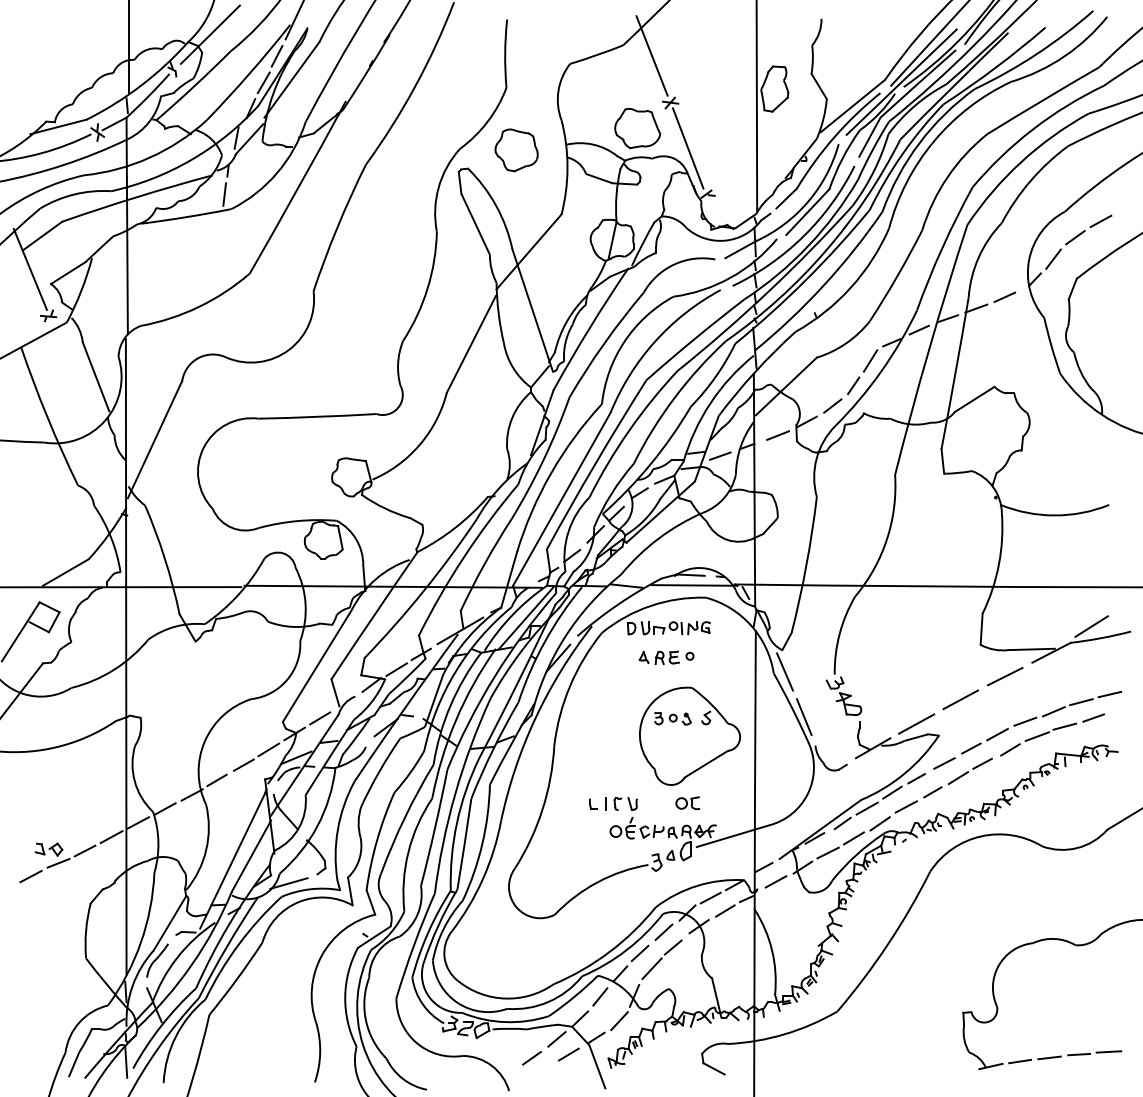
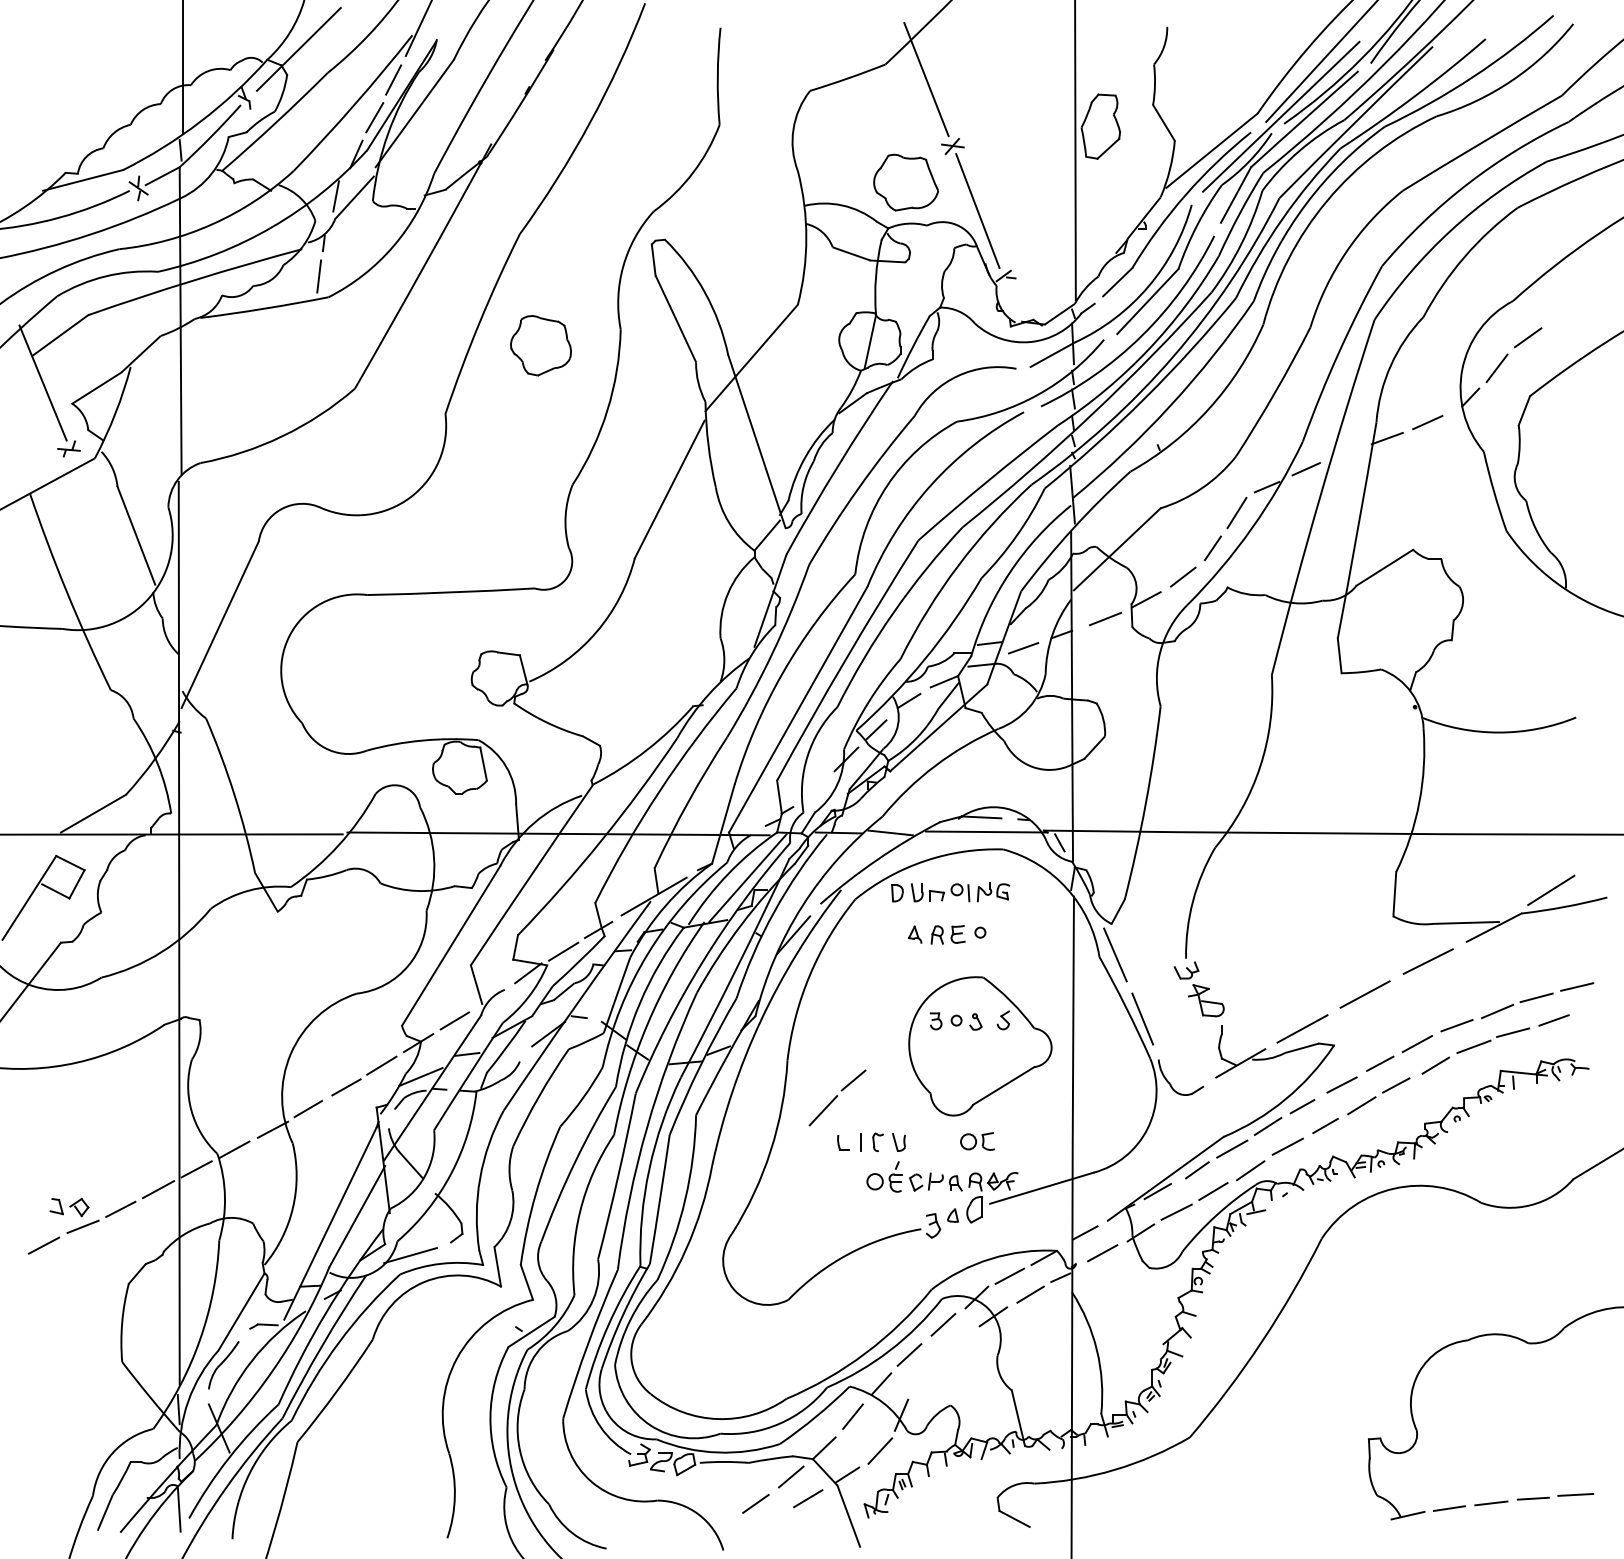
part: (516, 150) -> (540, 345), moved
line: (1101, 221) -> (1564, 314), removed
line: (948, 318) -> (1347, 452), removed
line: (571, 555) -> (812, 789), removed
part: (661, 959) -> (837, 1097), moved

